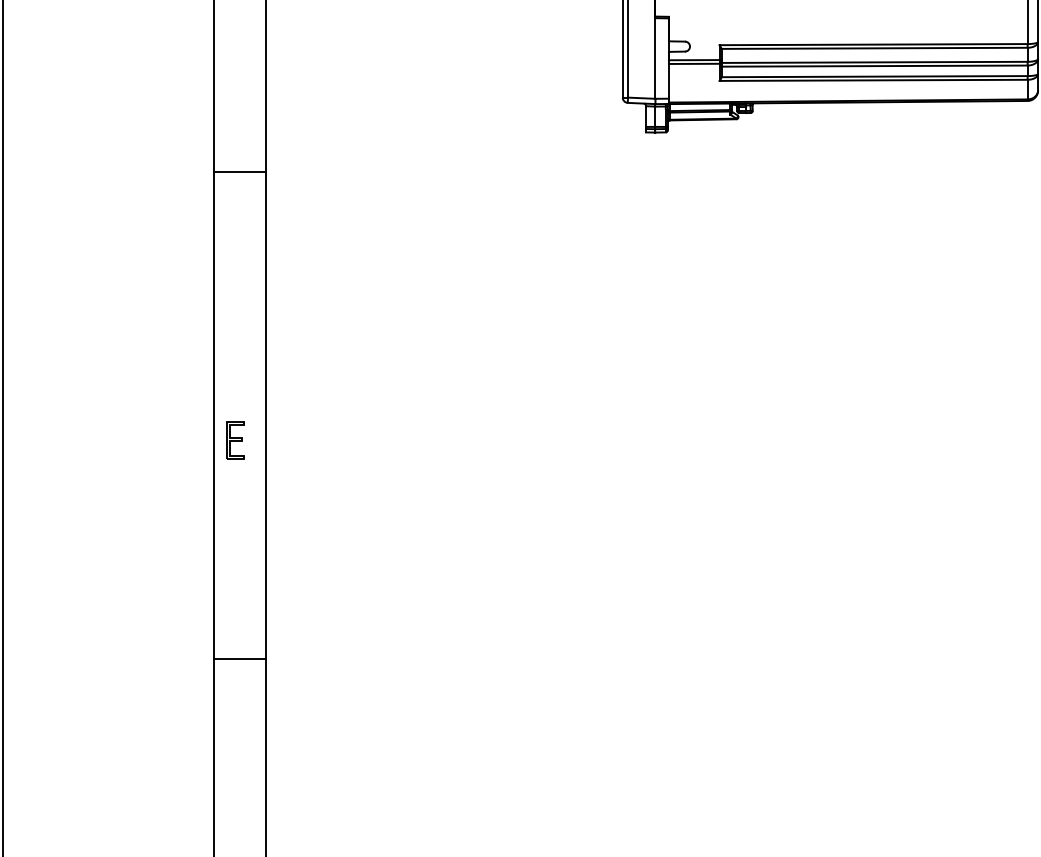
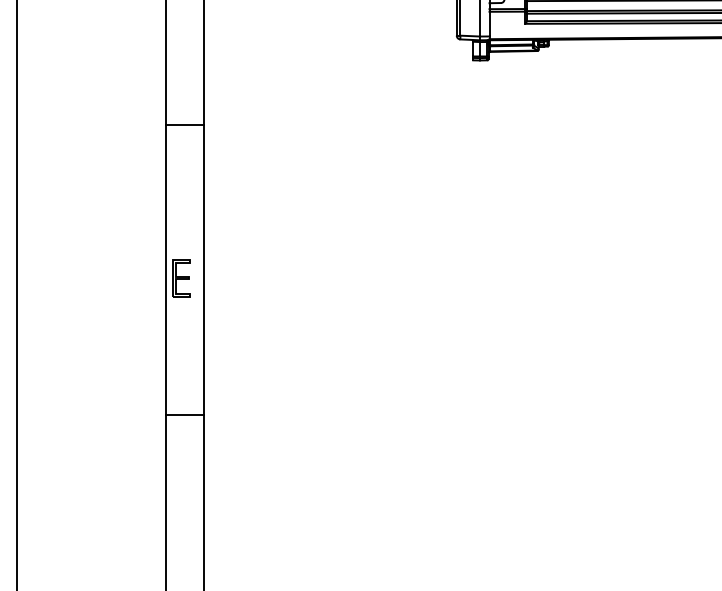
line: (239, 172) -> (184, 125), moved
part: (235, 440) -> (181, 278), size x1.4
line: (239, 659) -> (184, 415), moved

